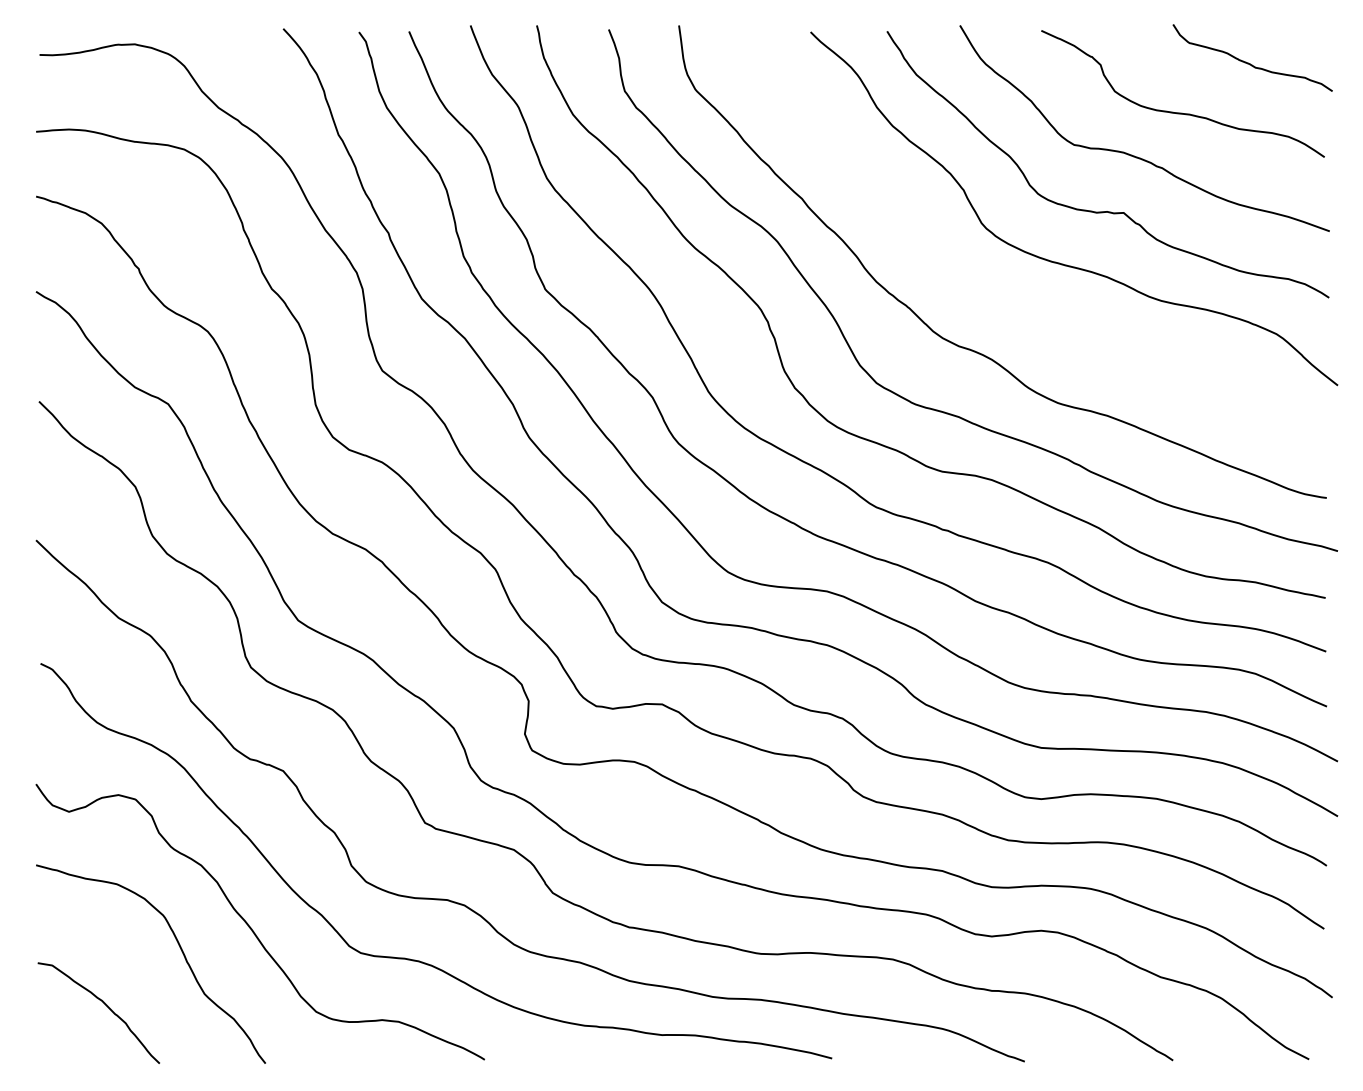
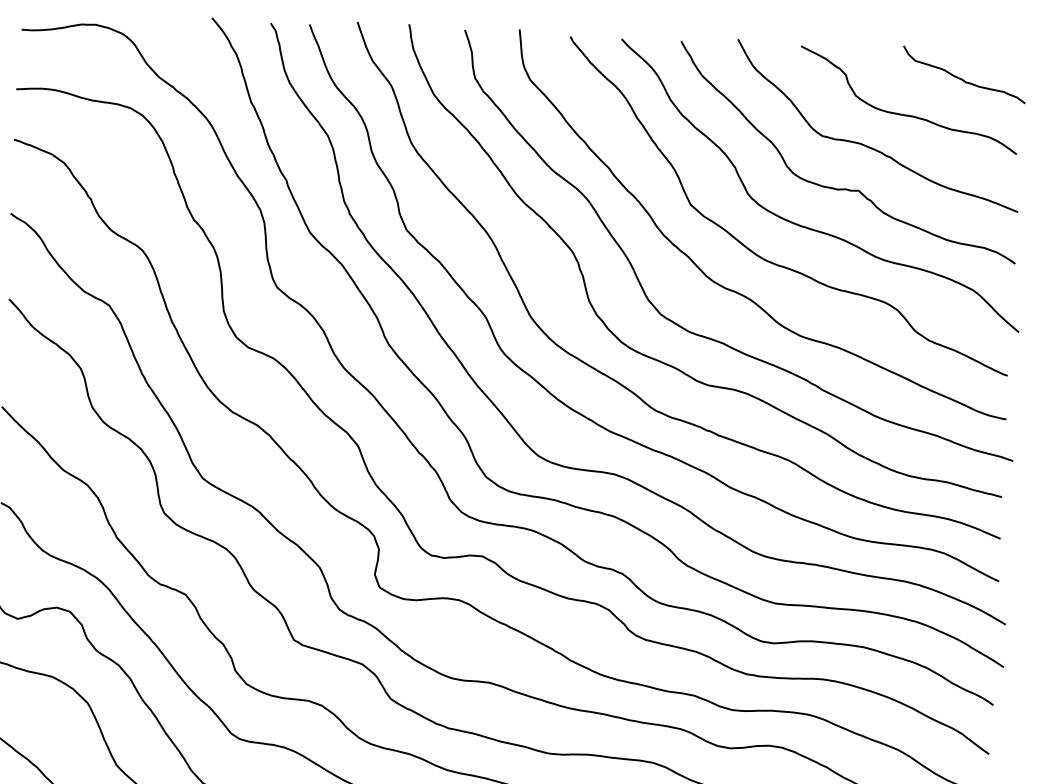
curve: (997, 300) -> (757, 254), added

